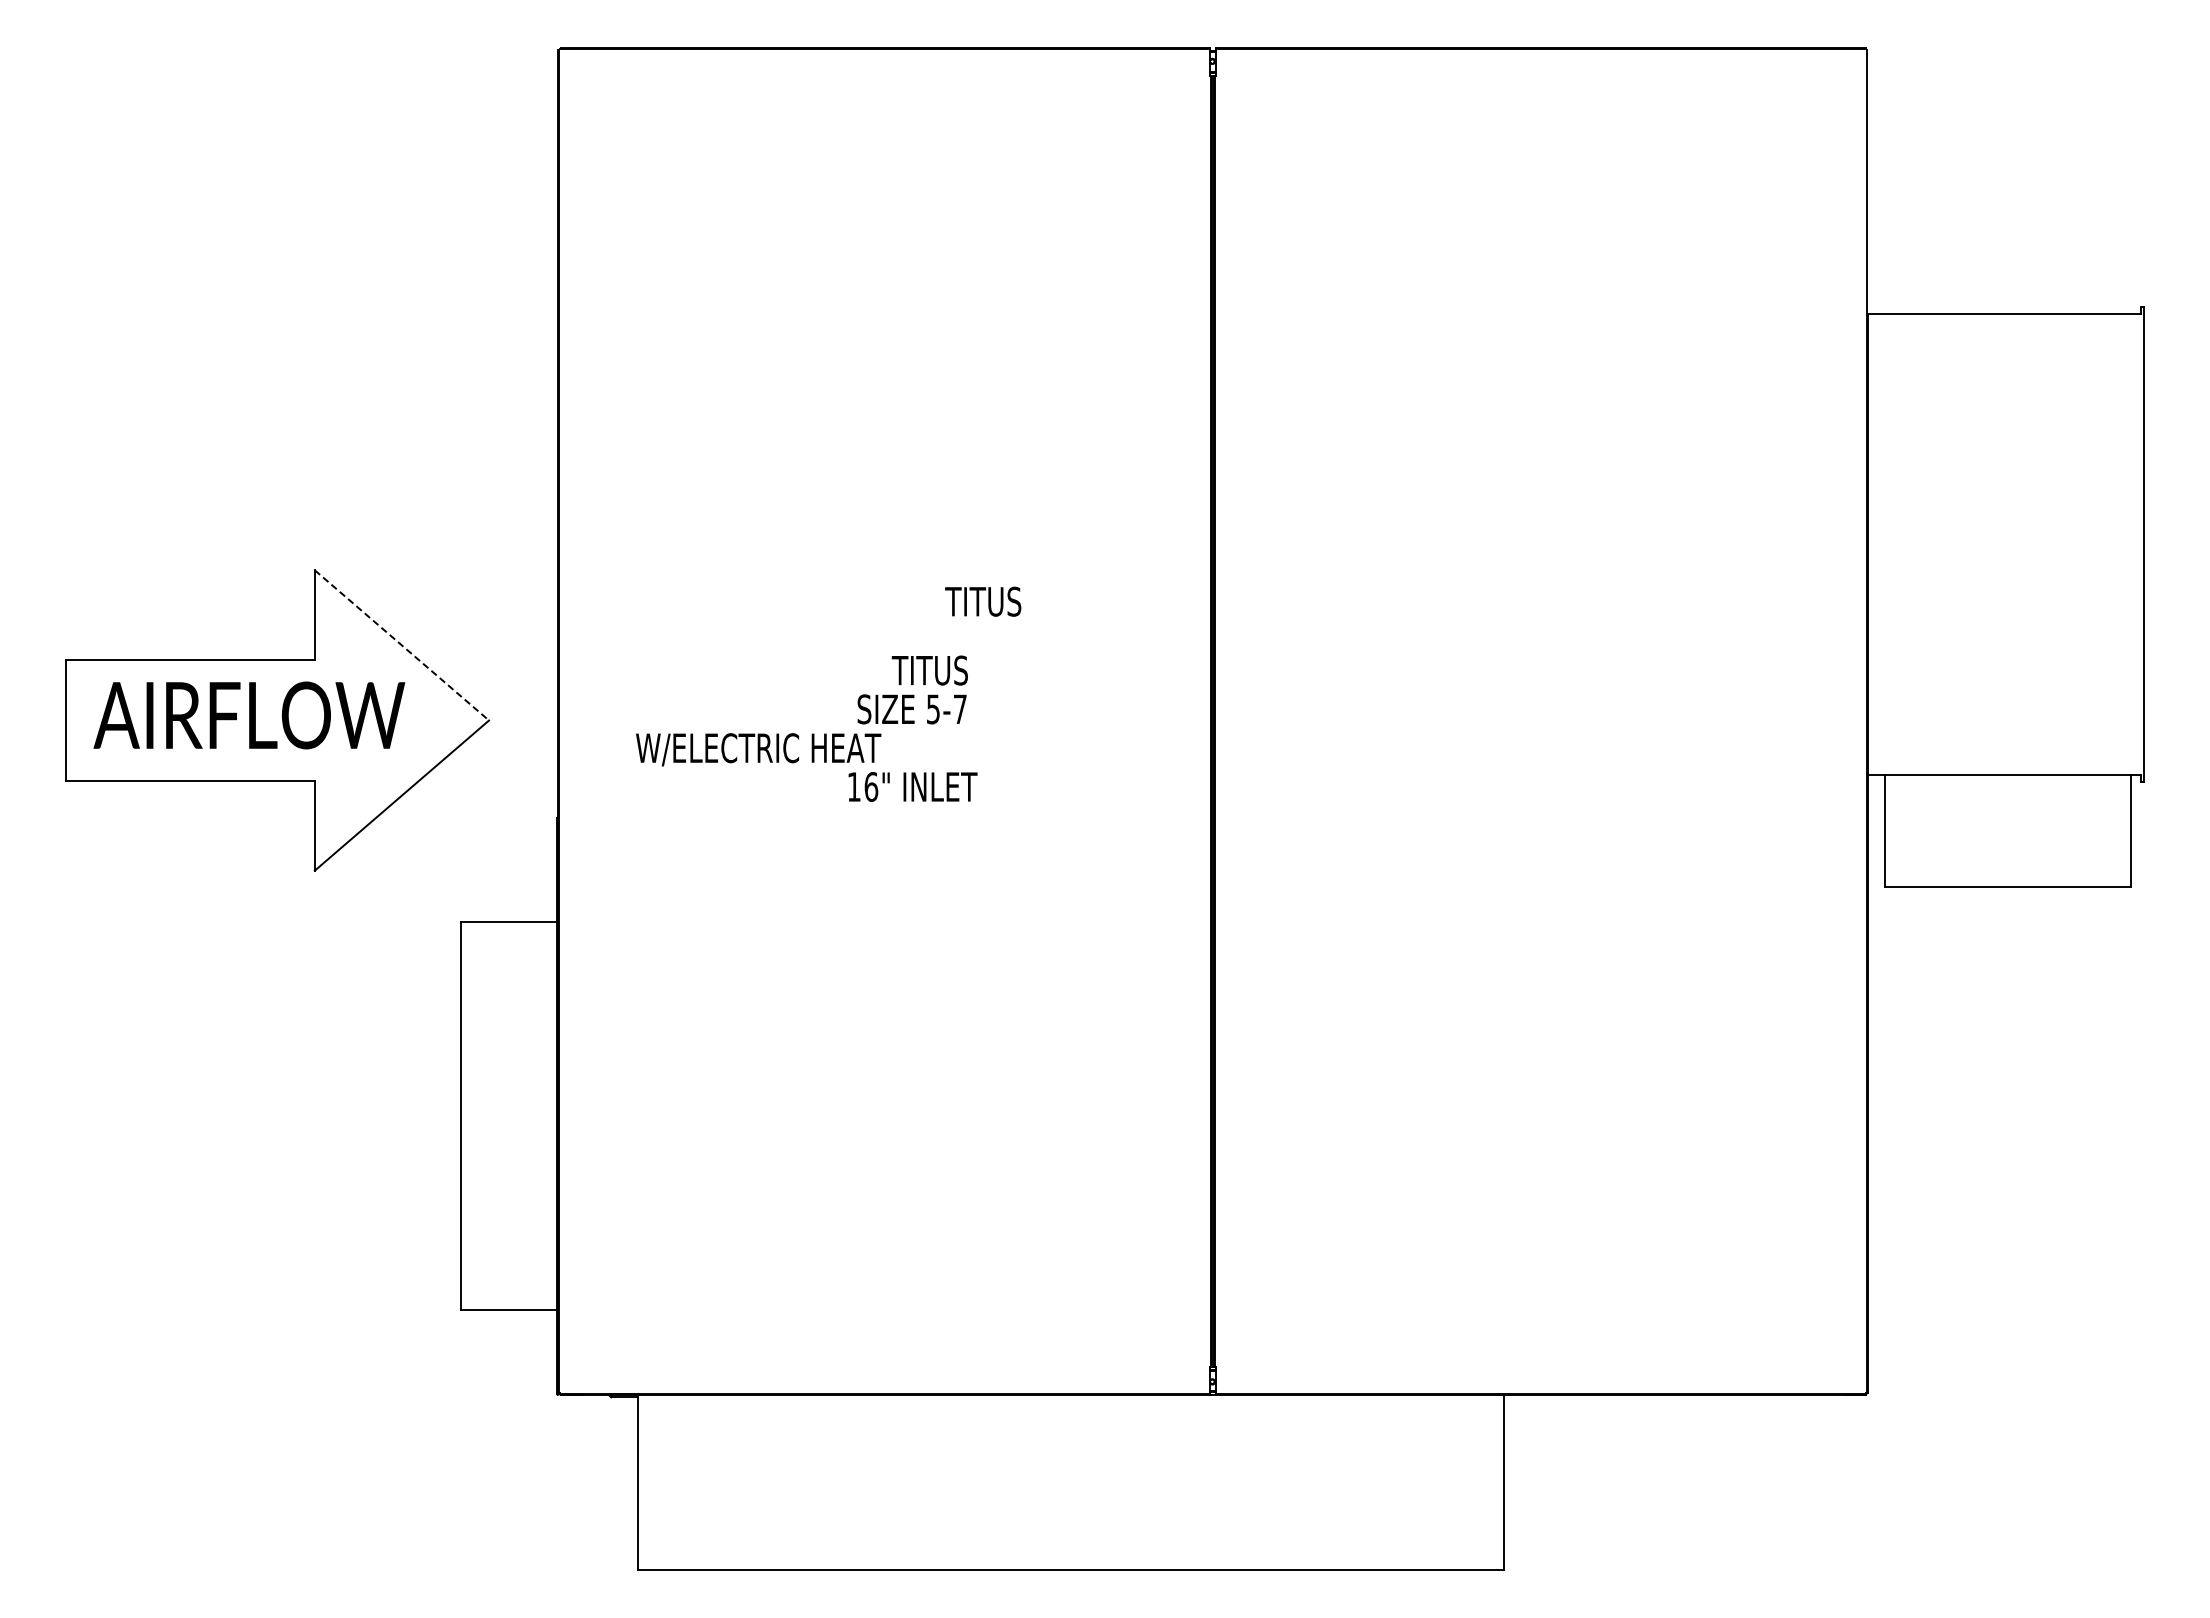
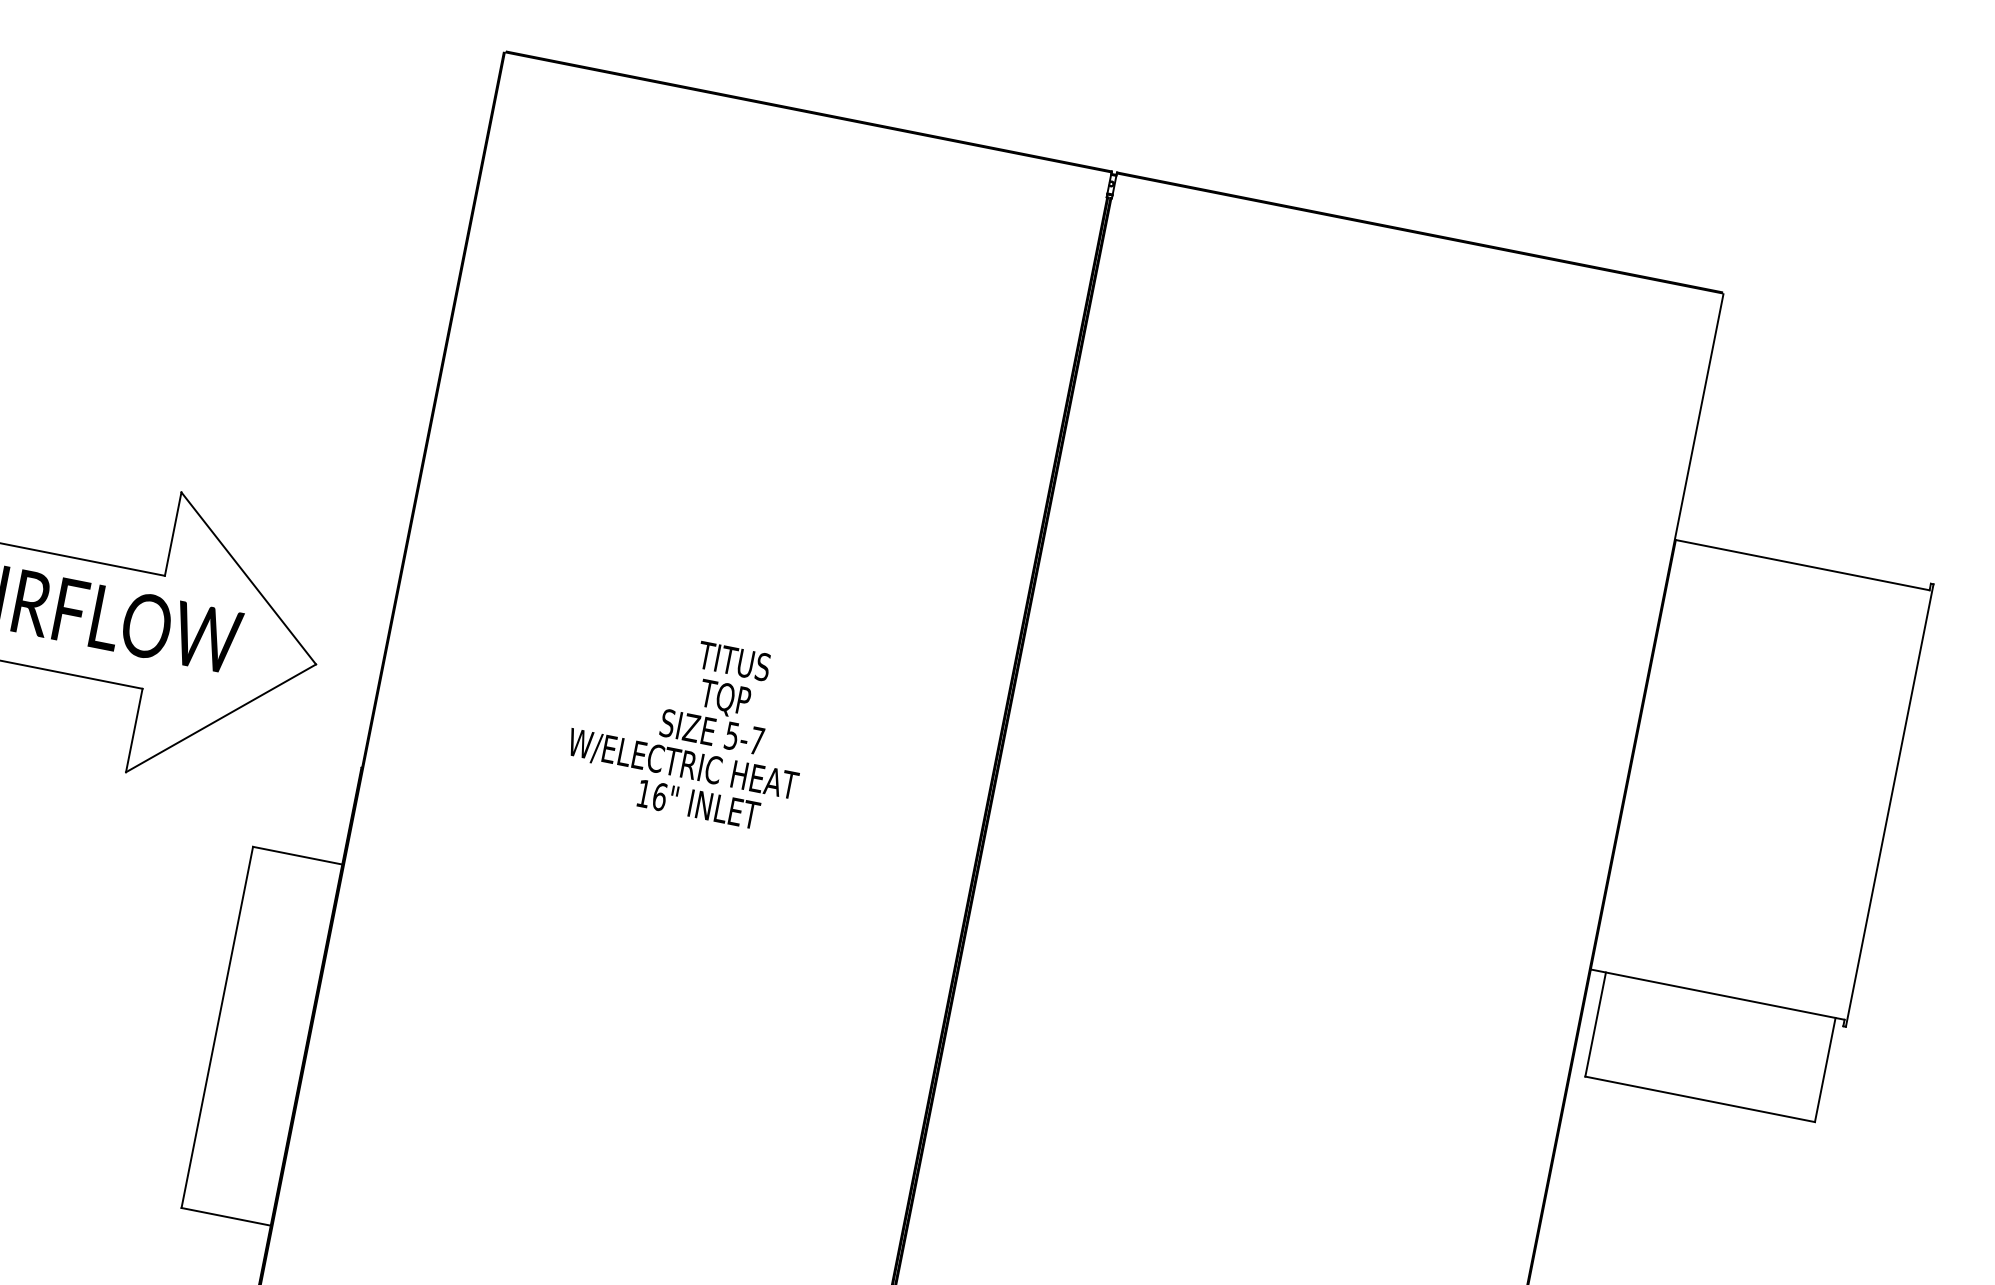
text: (983, 601) -> (734, 661), moved
line: (402, 645) -> (249, 578), dashed -> solid
text: (938, 672) -> (743, 702), TITUS -> TQP
text: (758, 749) -> (682, 765), moved

